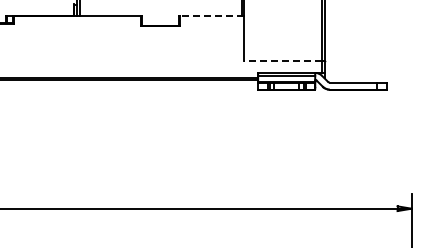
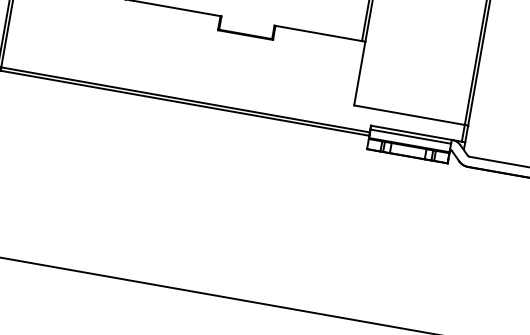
line: (212, 16) -> (320, 34), dashed -> solid
line: (282, 61) -> (408, 115), dashed -> solid

